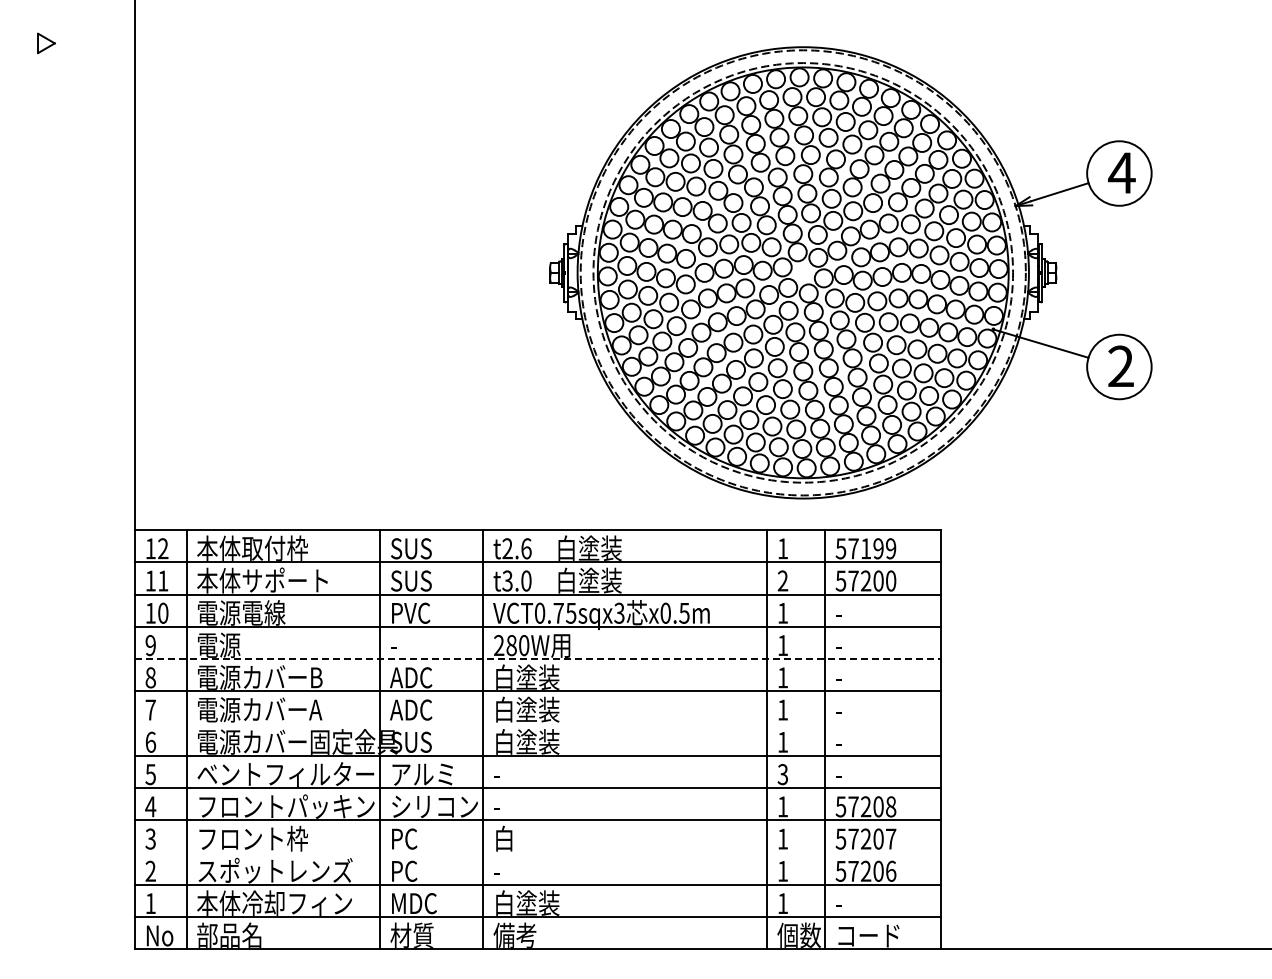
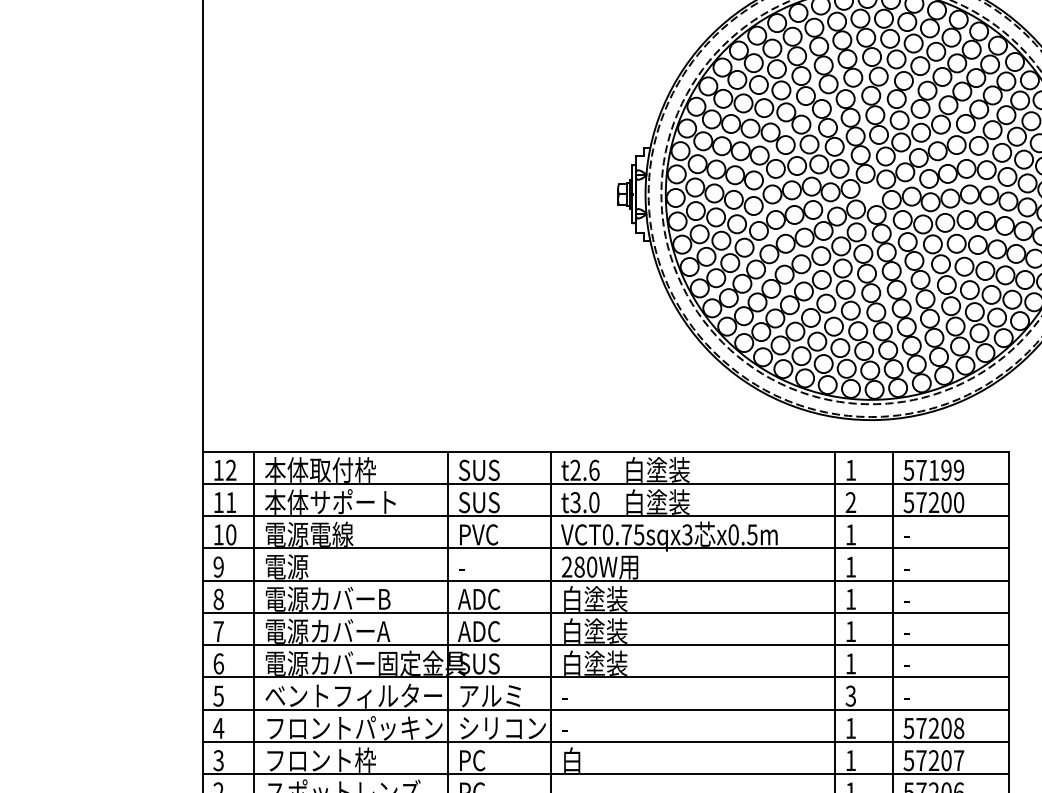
line: (538, 659) -> (606, 581), dashed -> solid
line: (537, 723) -> (605, 645), added
line: (537, 852) -> (605, 774), added

